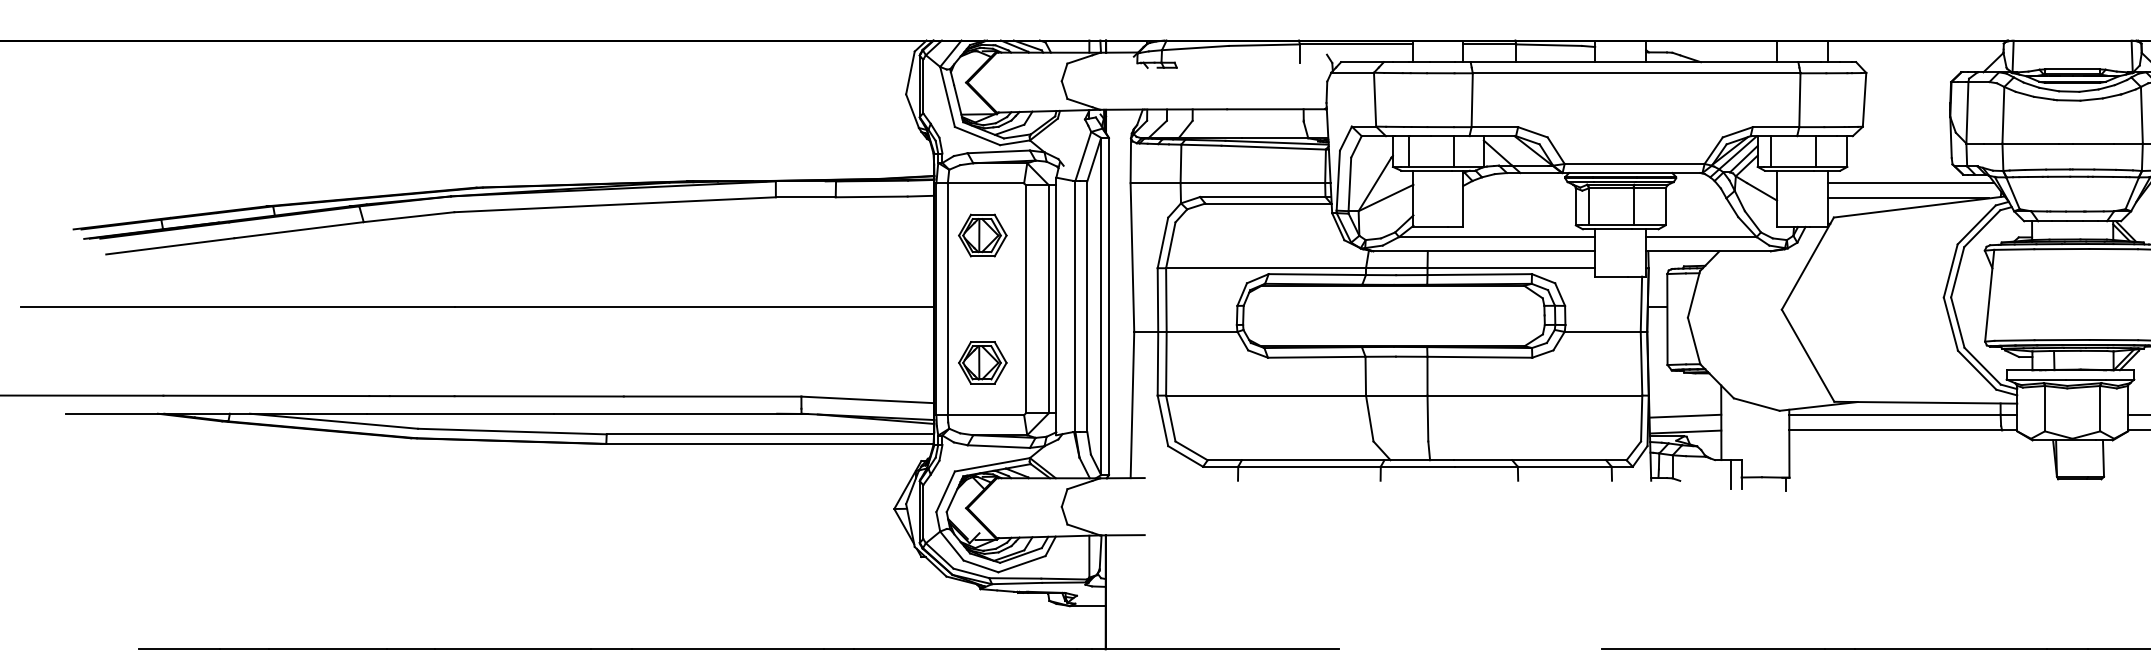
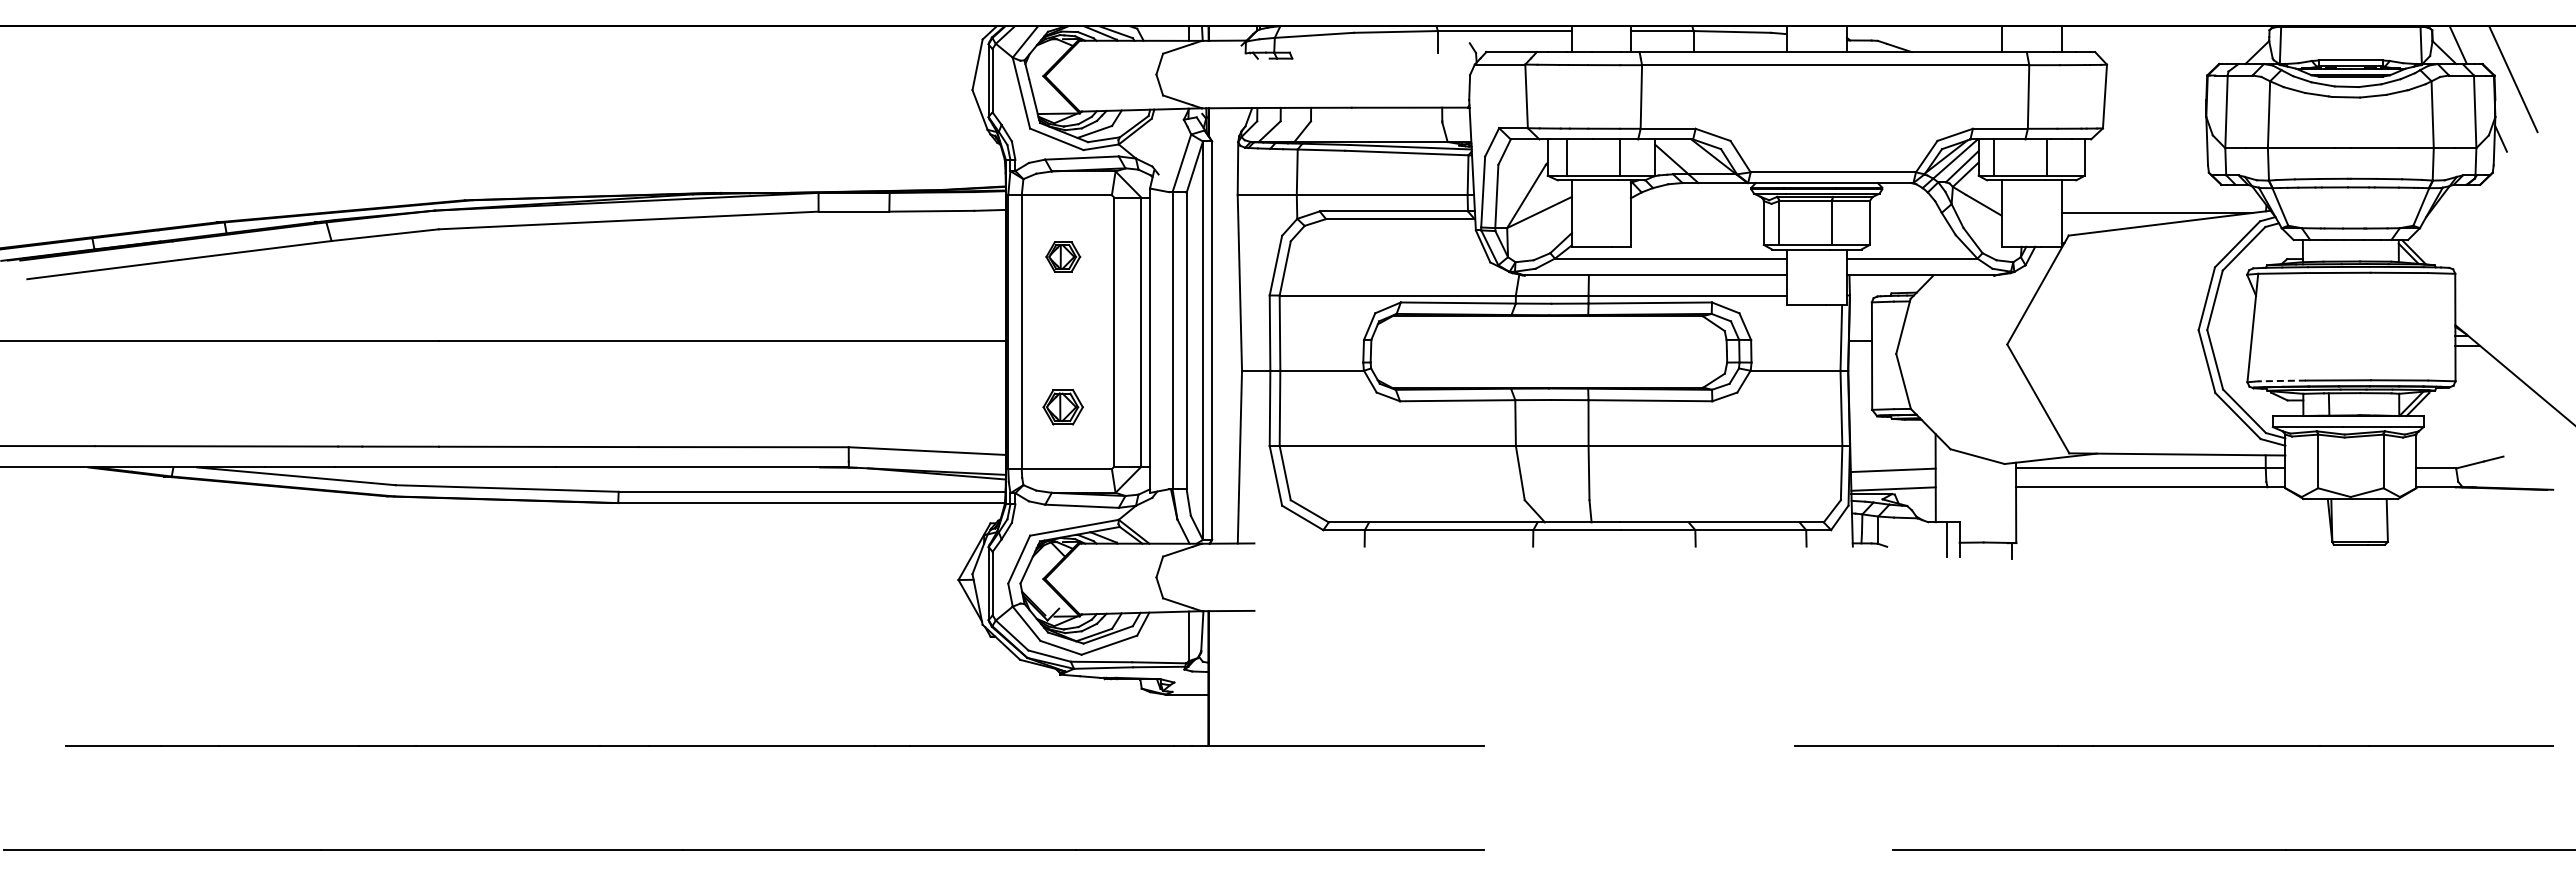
line: (1910, 182) -> (2159, 194), removed
part: (983, 235) -> (1063, 256), size x0.6
line: (2014, 340) -> (2282, 380), solid -> dashed
part: (983, 362) -> (1063, 406), size x0.7

